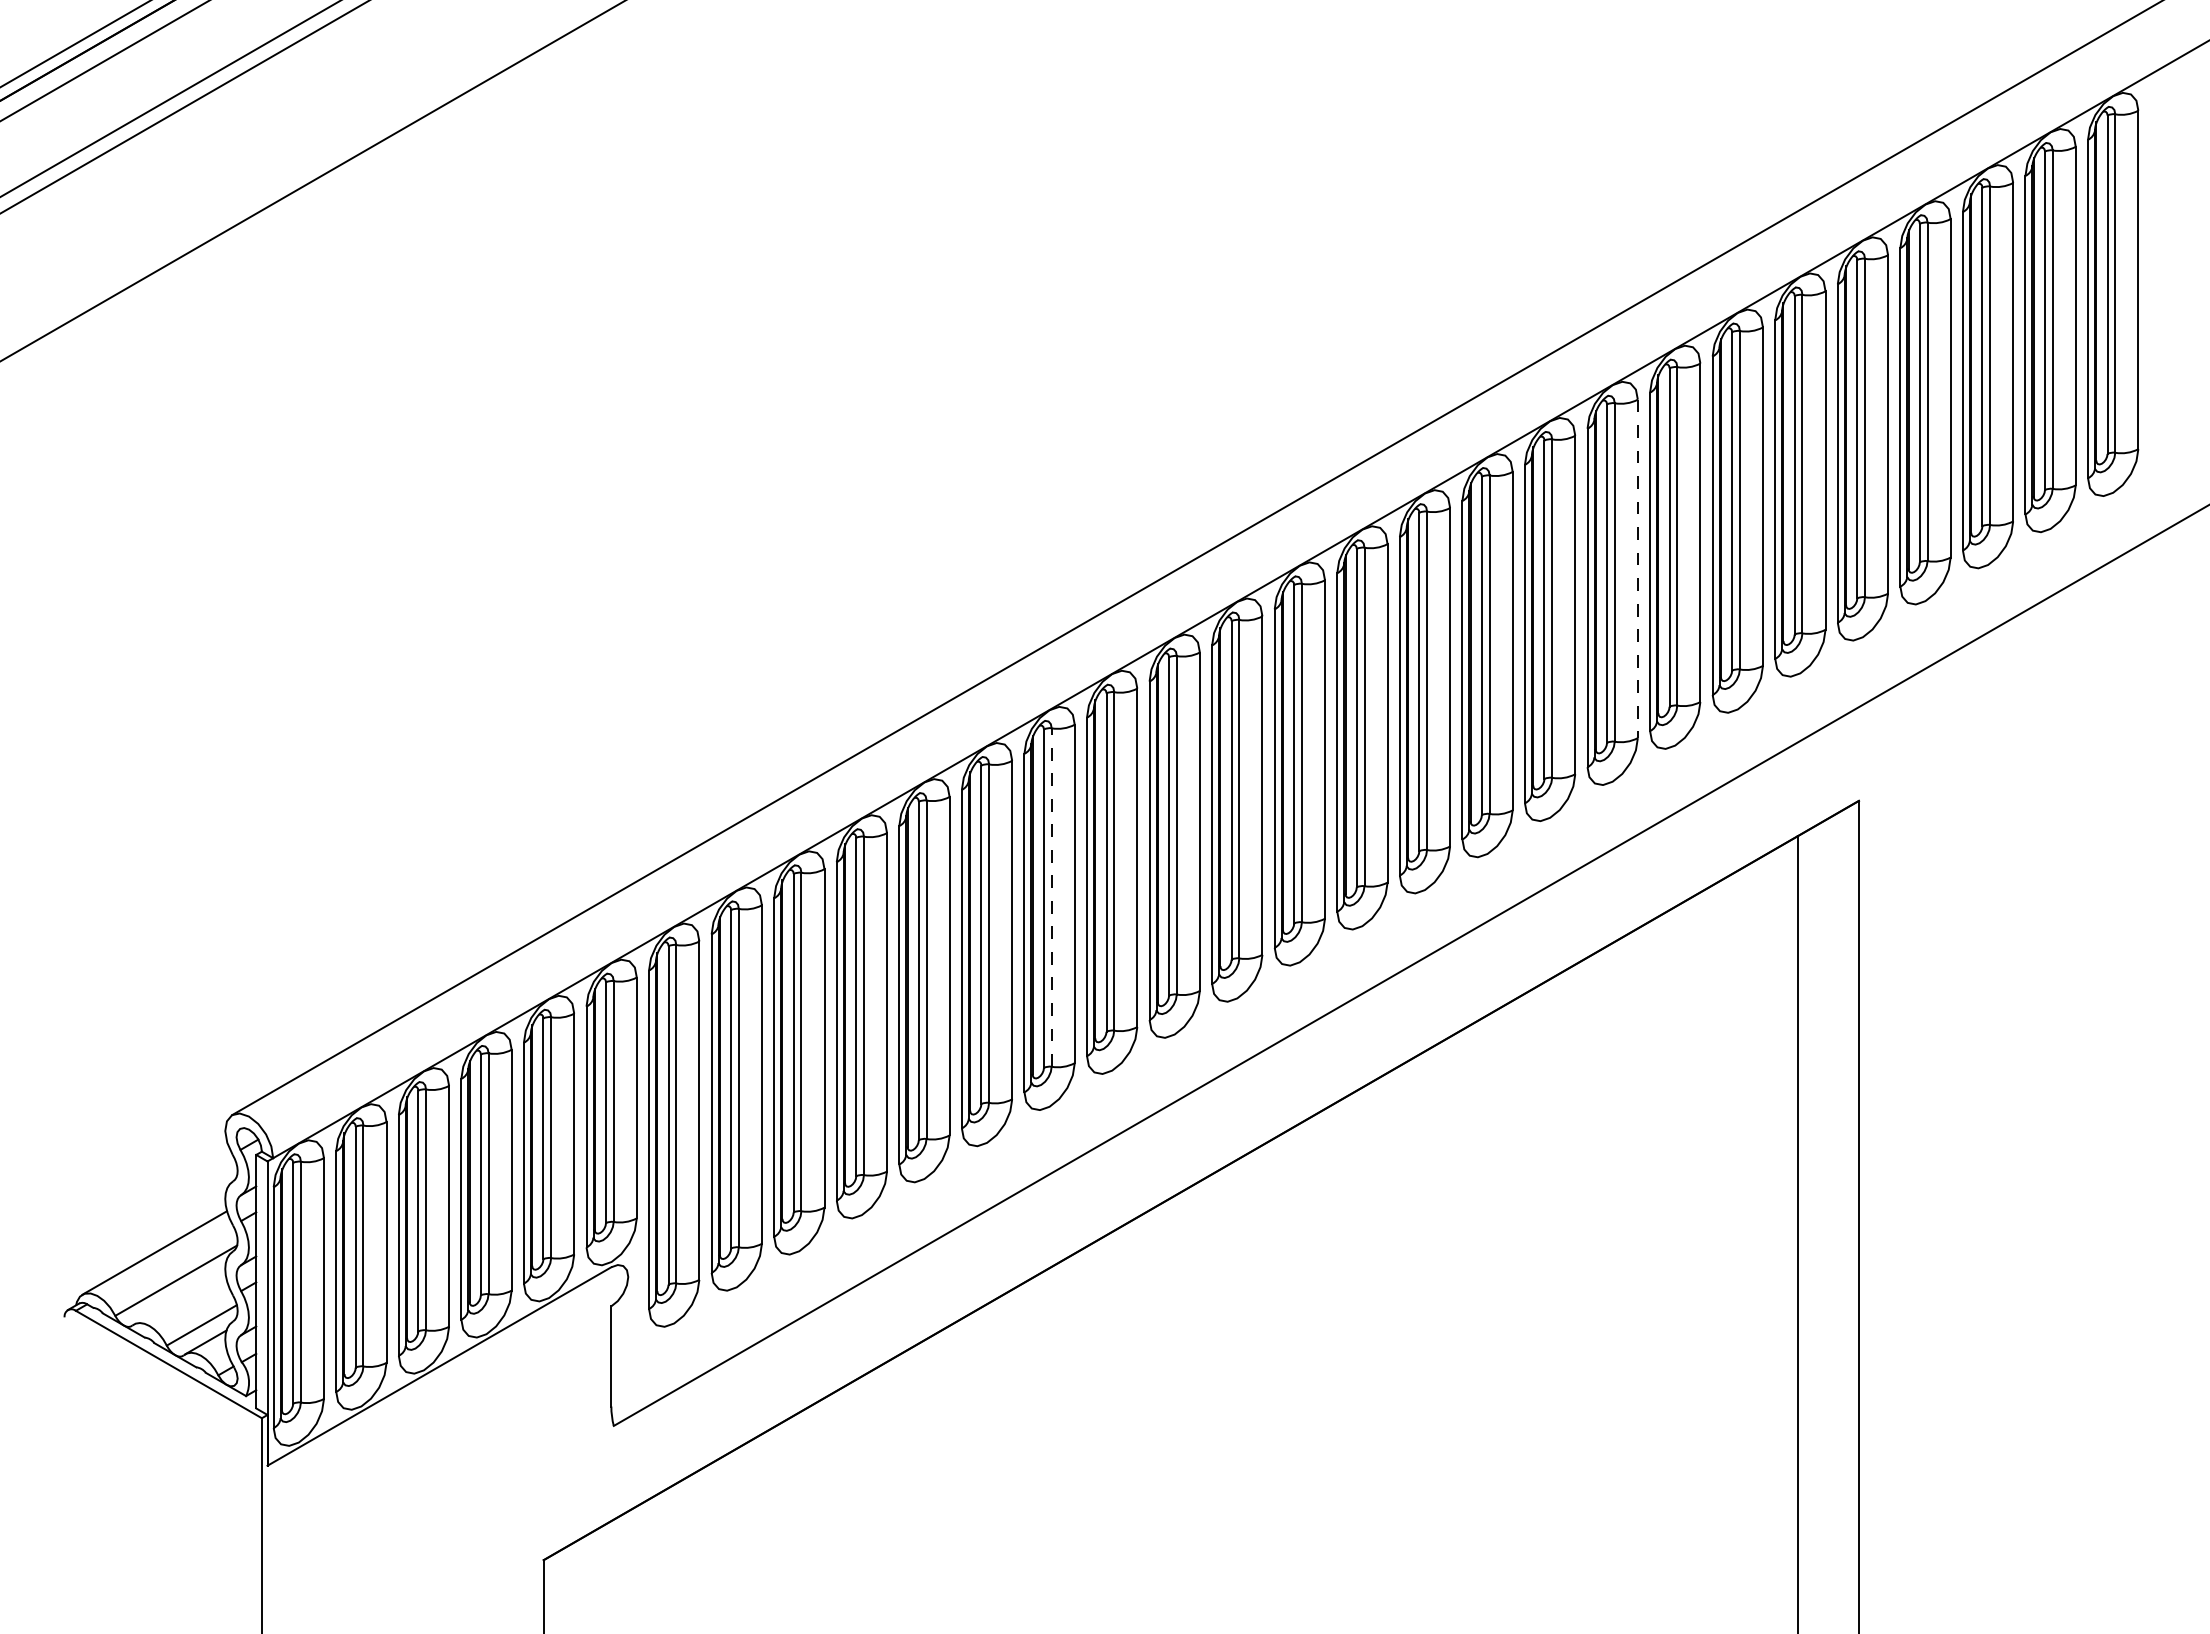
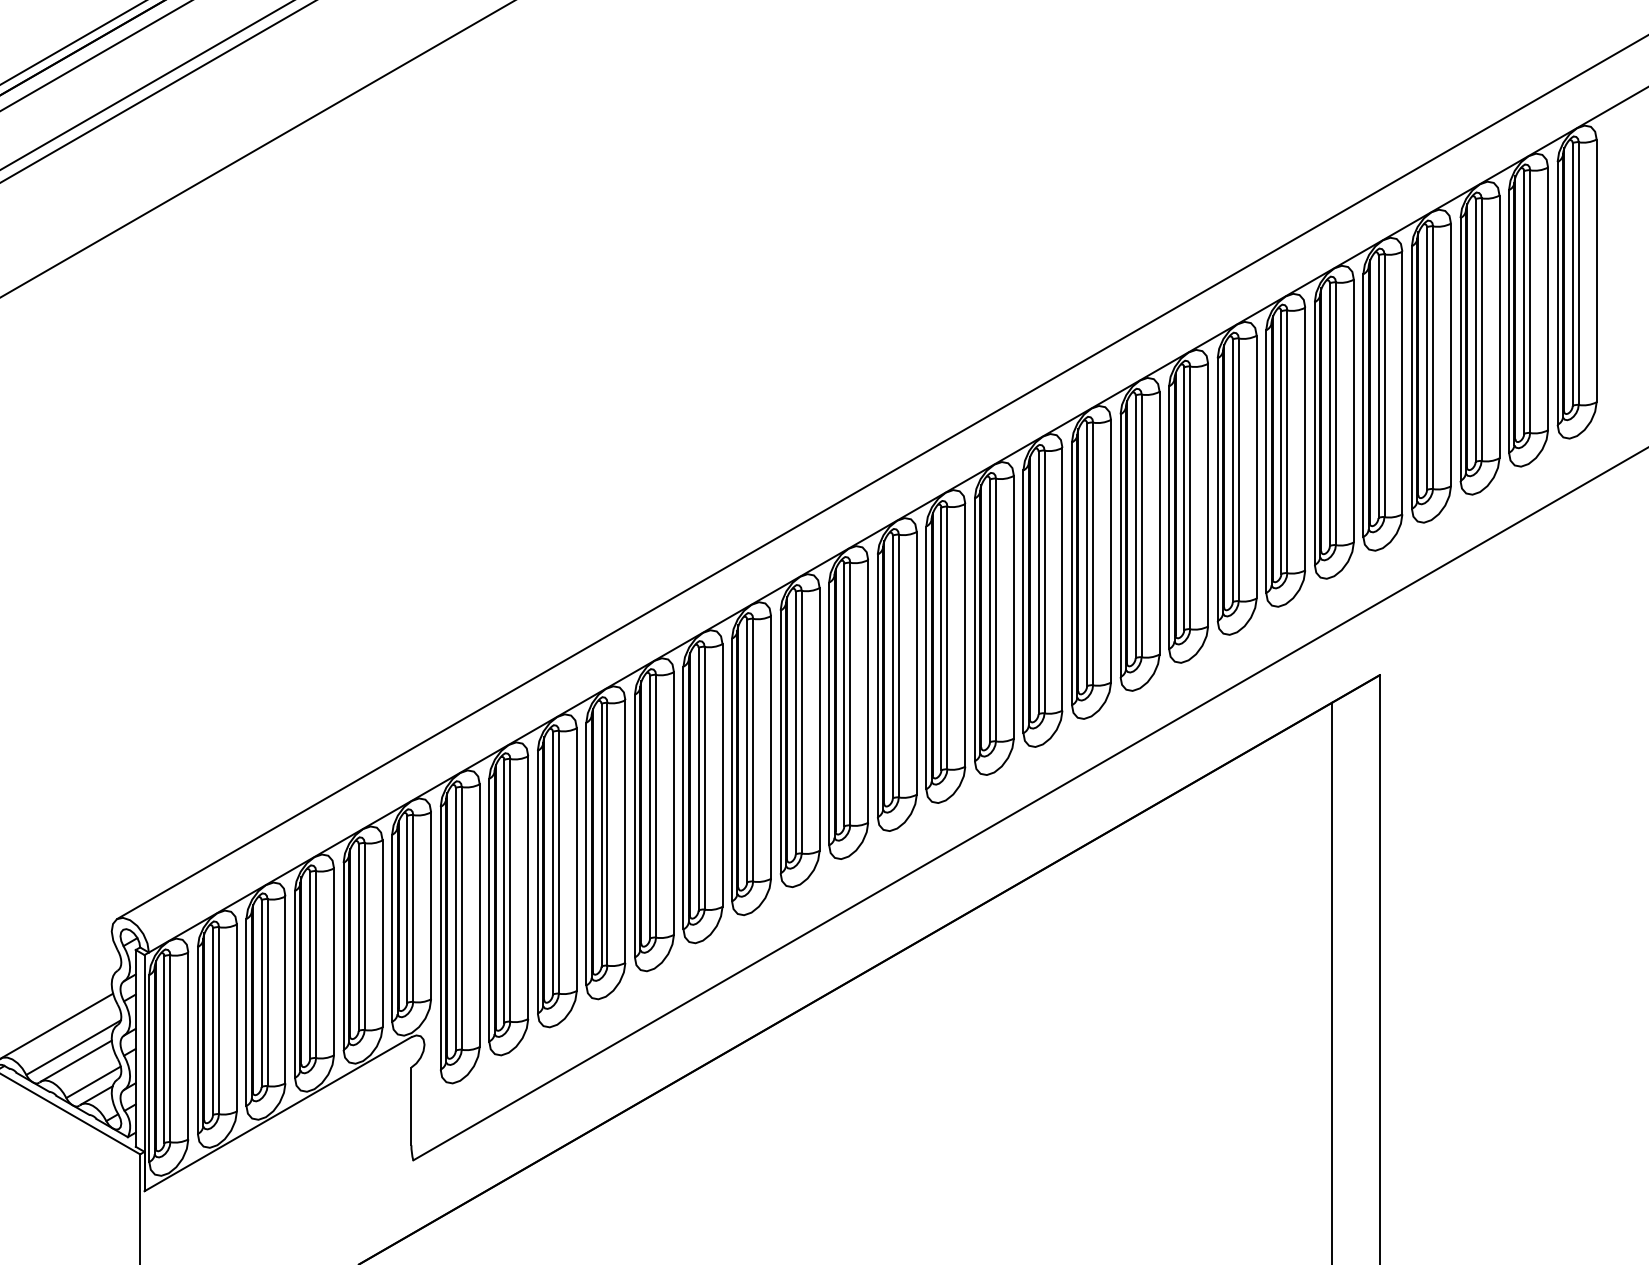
line: (1637, 569) -> (1207, 495), dashed -> solid
line: (1051, 897) -> (753, 750), dashed -> solid
line: (179, 1297) -> (76, 1060), added

